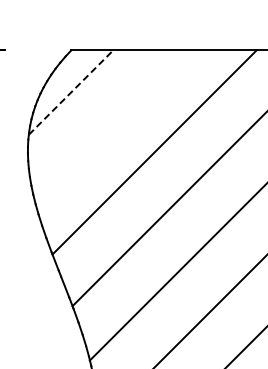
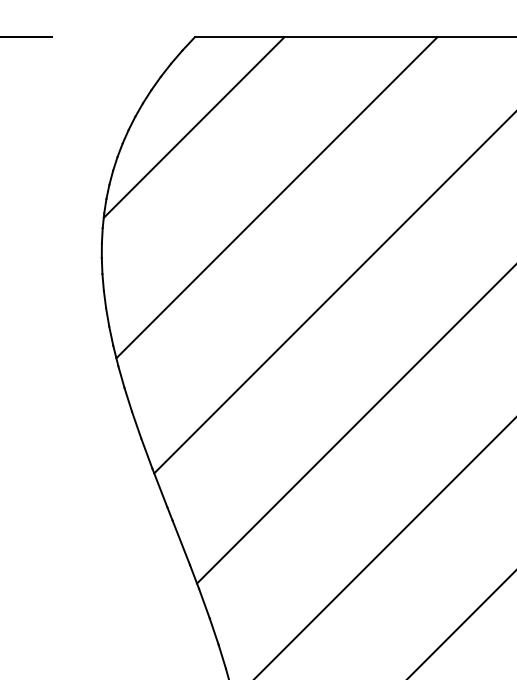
line: (71, 92) -> (194, 127), dashed -> solid
line: (109, 125) -> (275, 198), added

